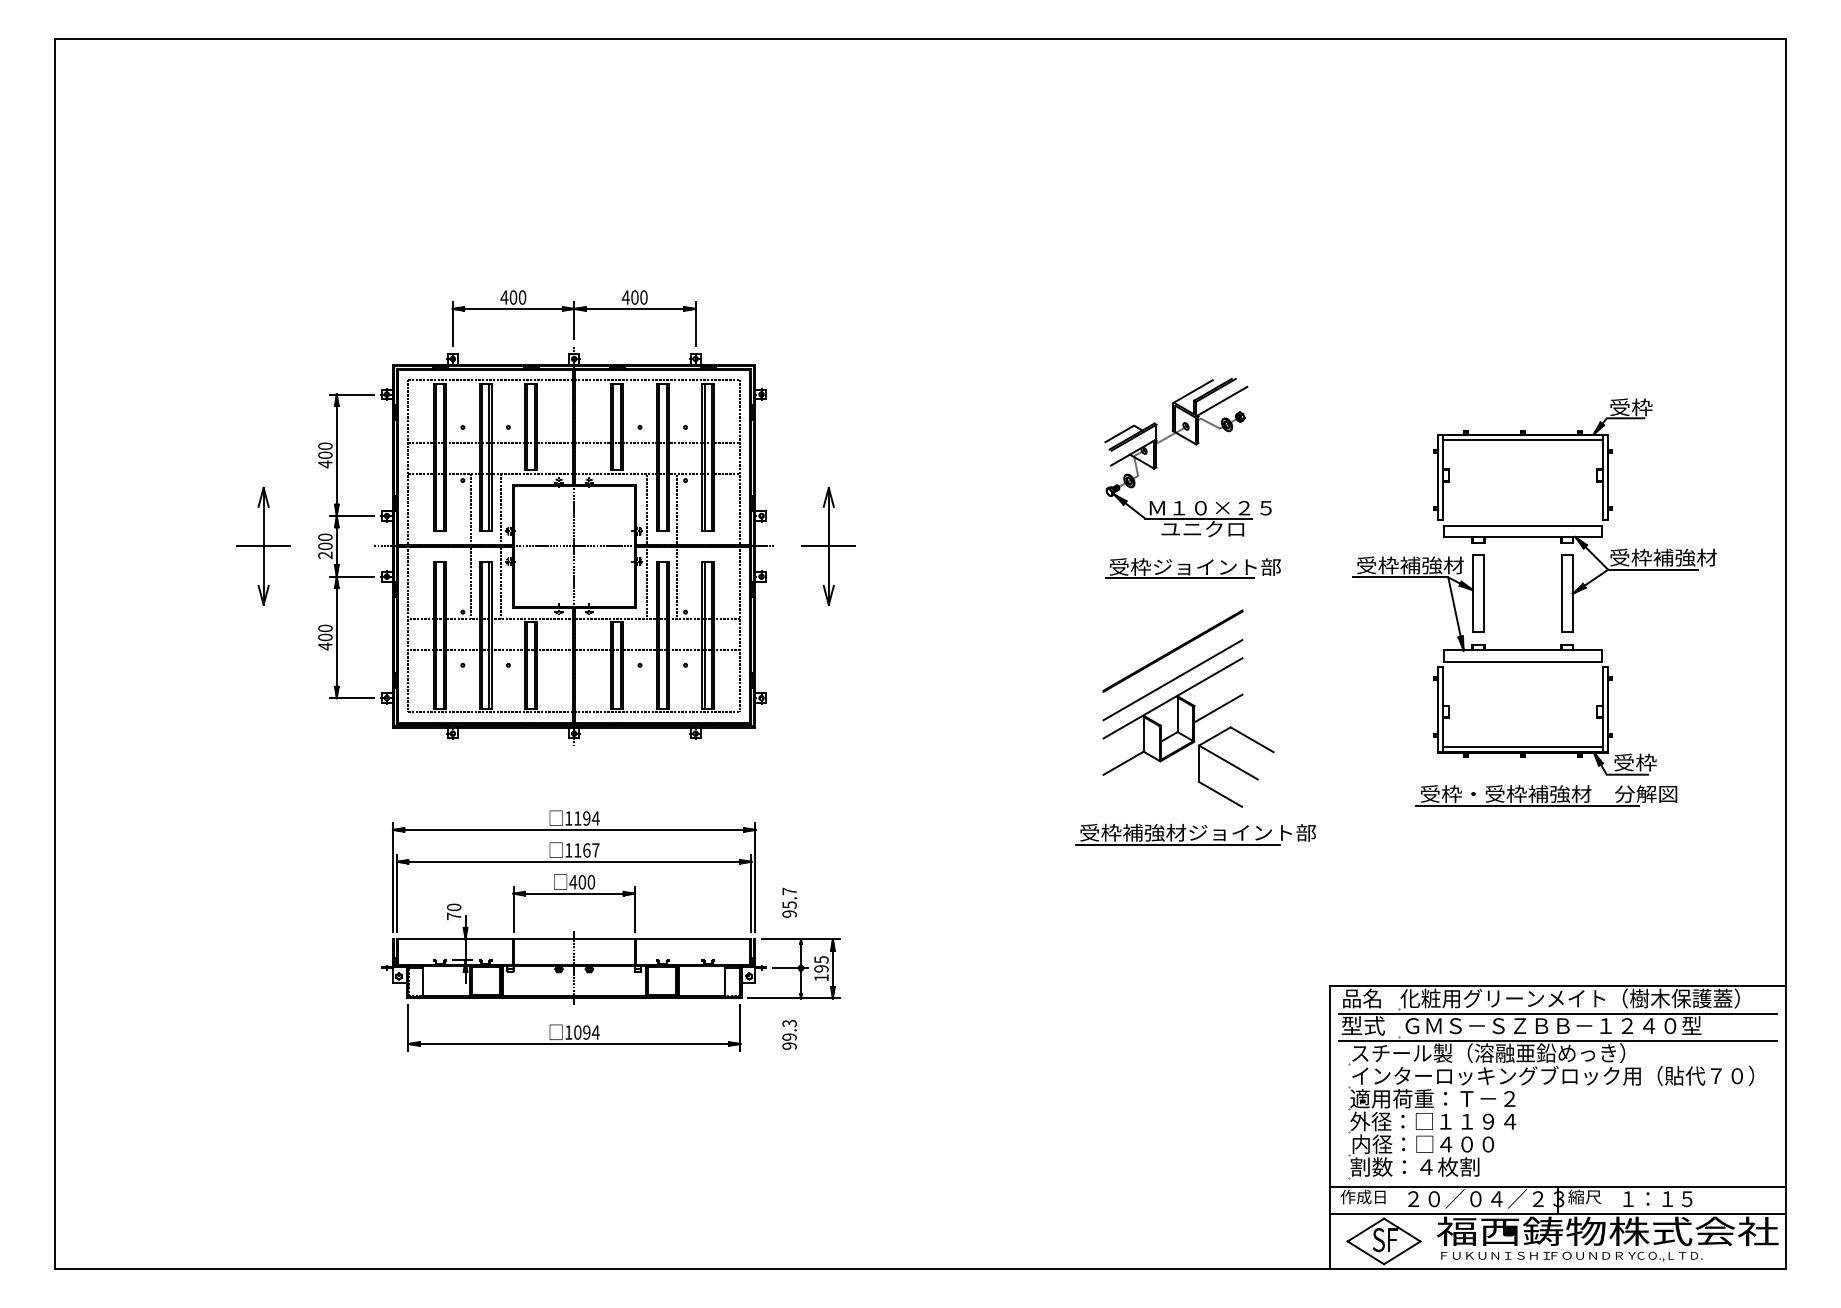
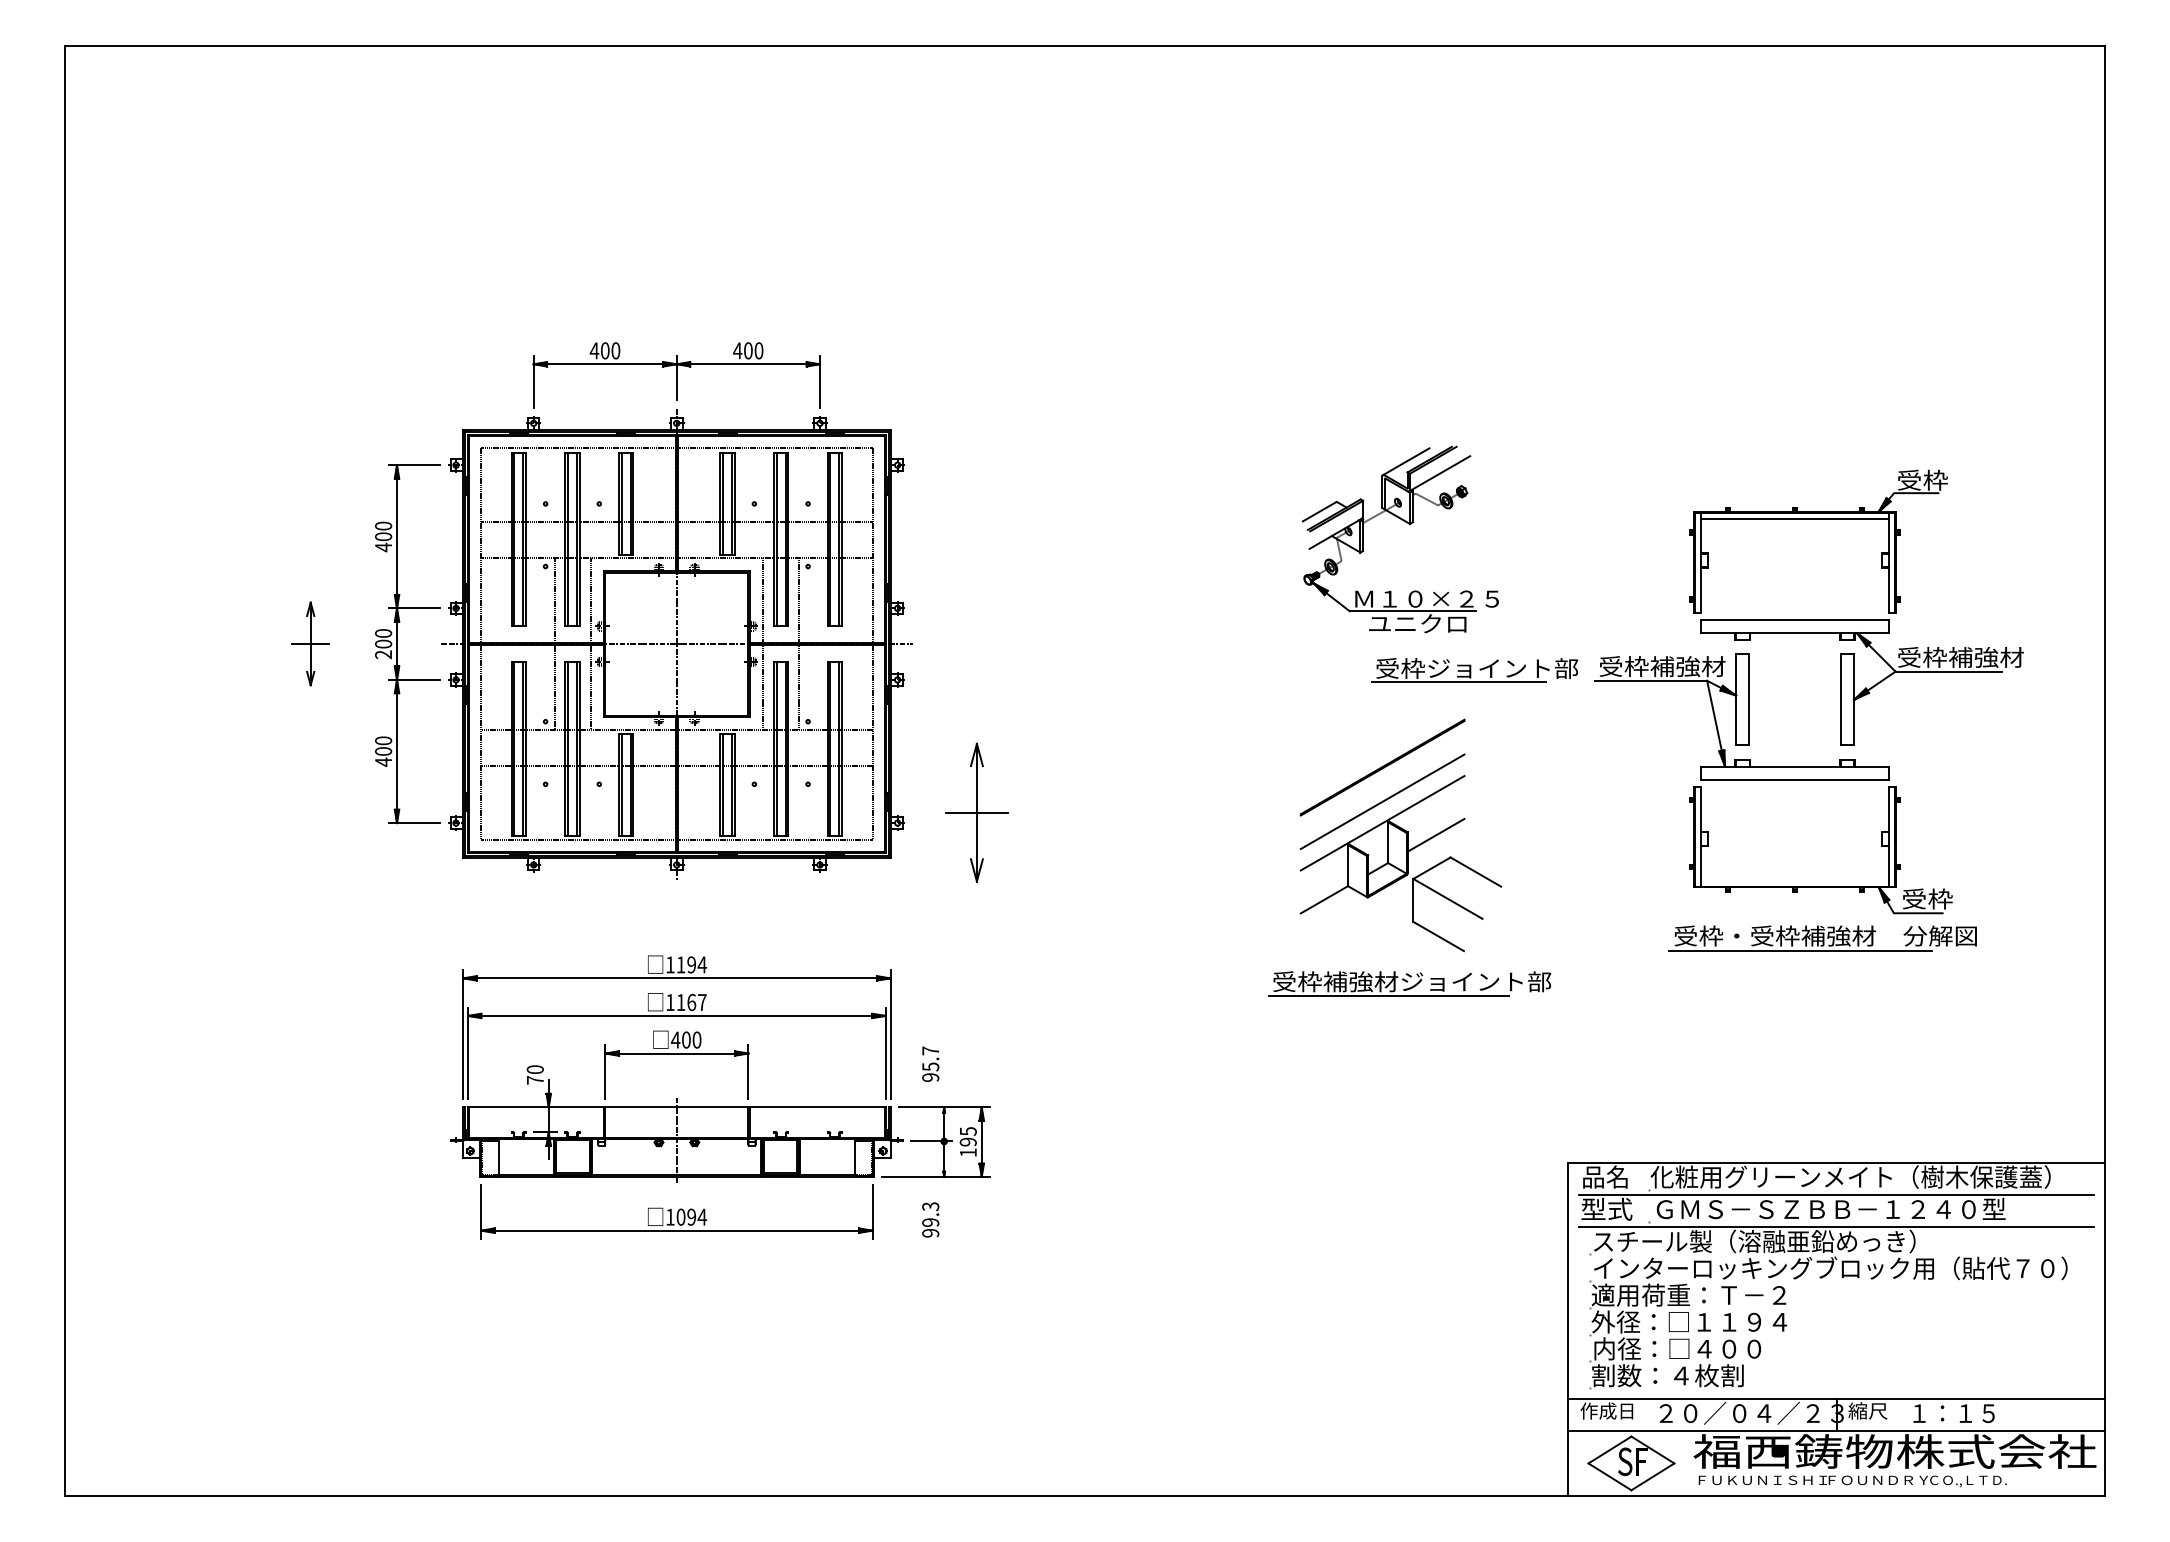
part: (263, 545) -> (310, 643), size x0.6
part: (828, 545) -> (976, 811), moved
part: (1192, 568) -> (1473, 670), moved
line: (1522, 746) -> (1794, 880), removed

